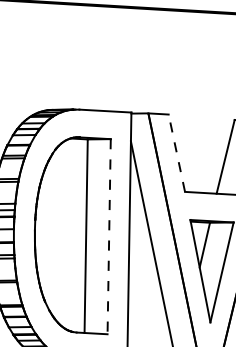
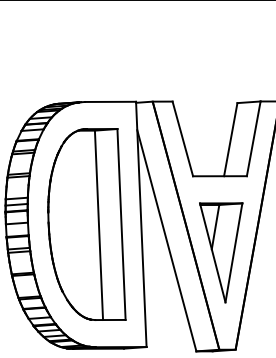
line: (176, 152) -> (182, 138), dashed -> solid
line: (109, 236) -> (121, 224), dashed -> solid

